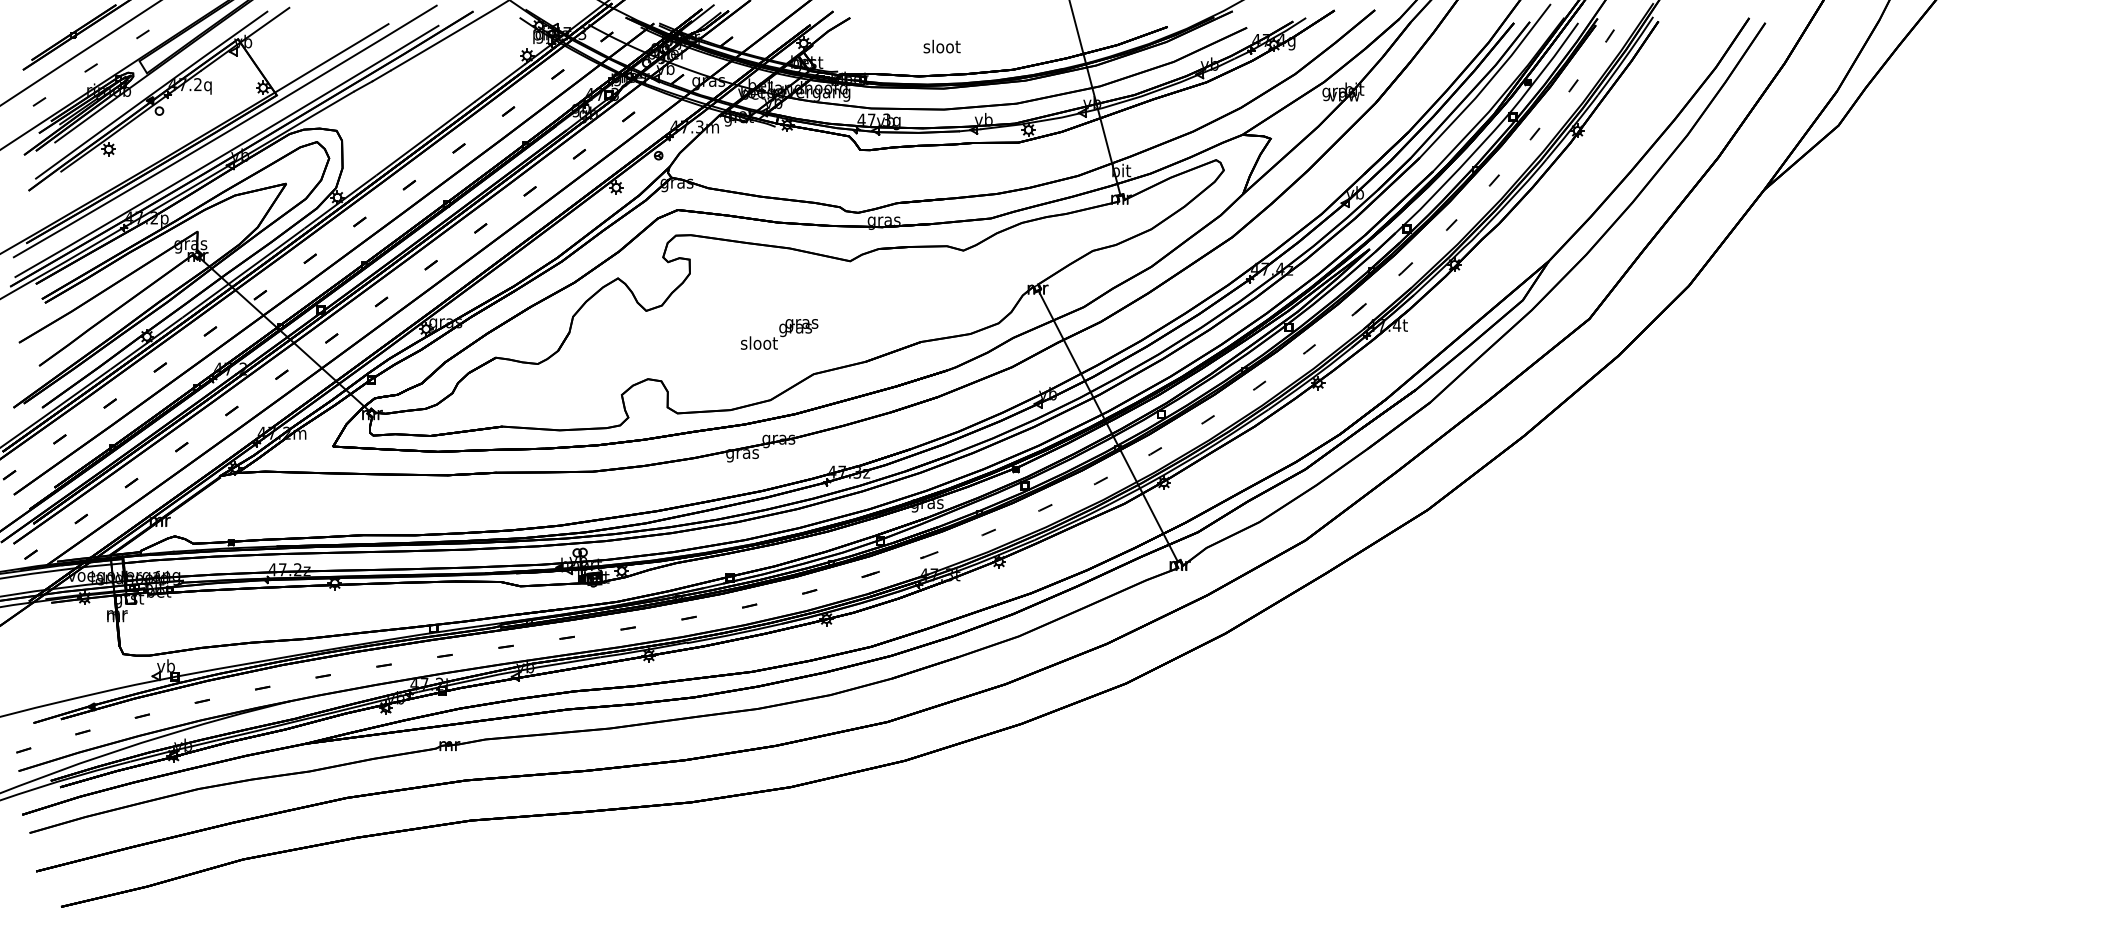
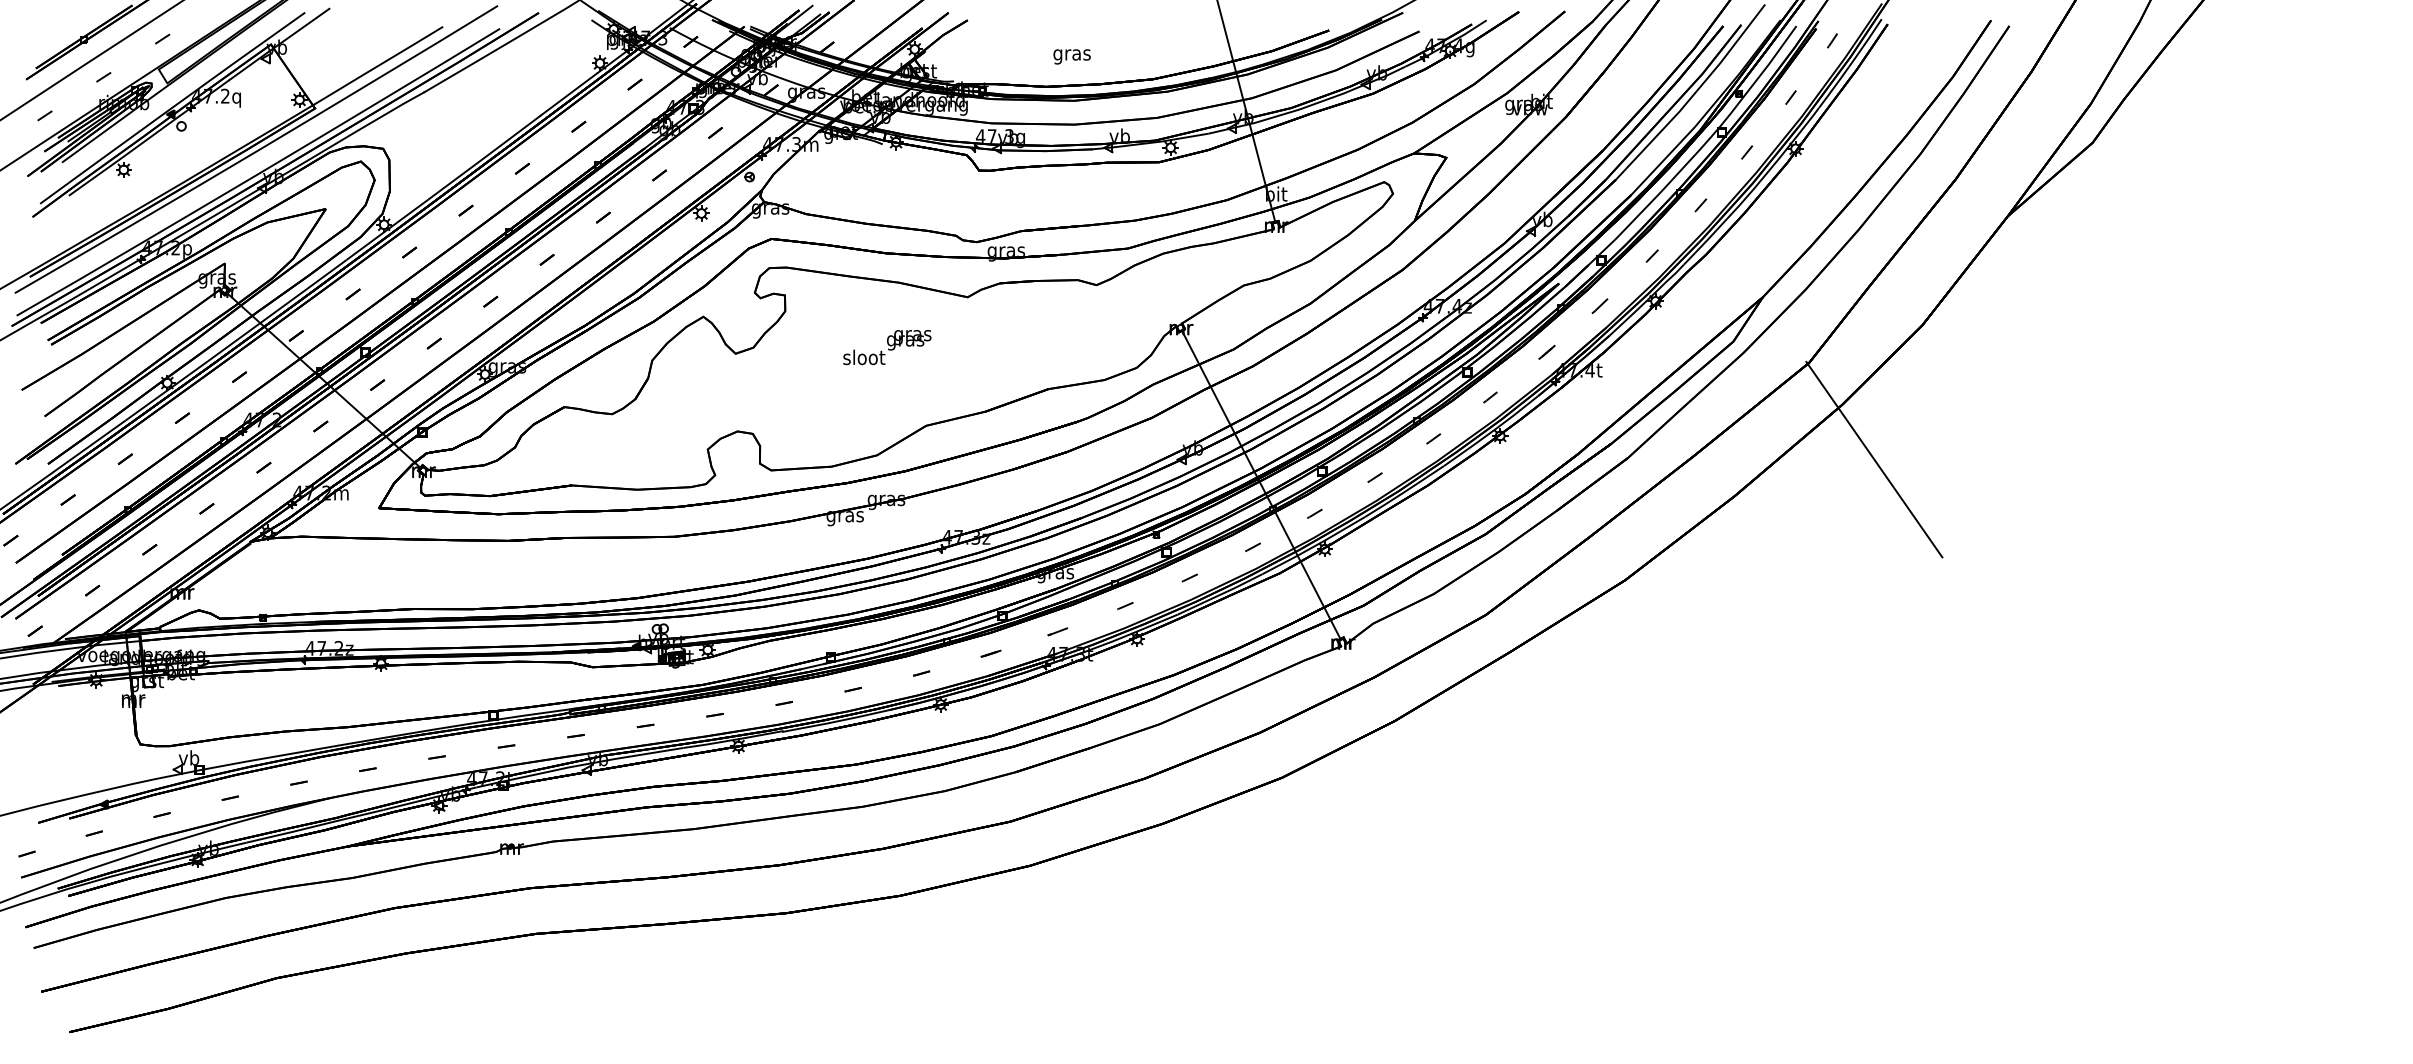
text: (941, 47) -> (1071, 53), sloot -> gras
text: (779, 334) -> (887, 347), moved
line: (1646, 403) -> (1874, 459), added

